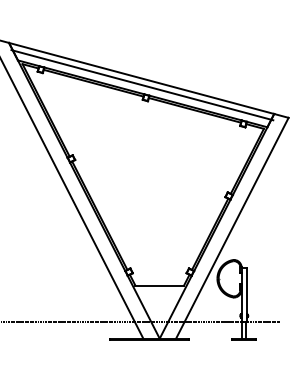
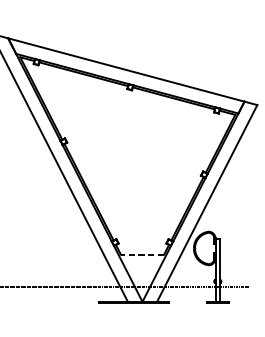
line: (142, 85) -> (127, 76), removed
line: (159, 285) -> (142, 254), solid -> dashed

